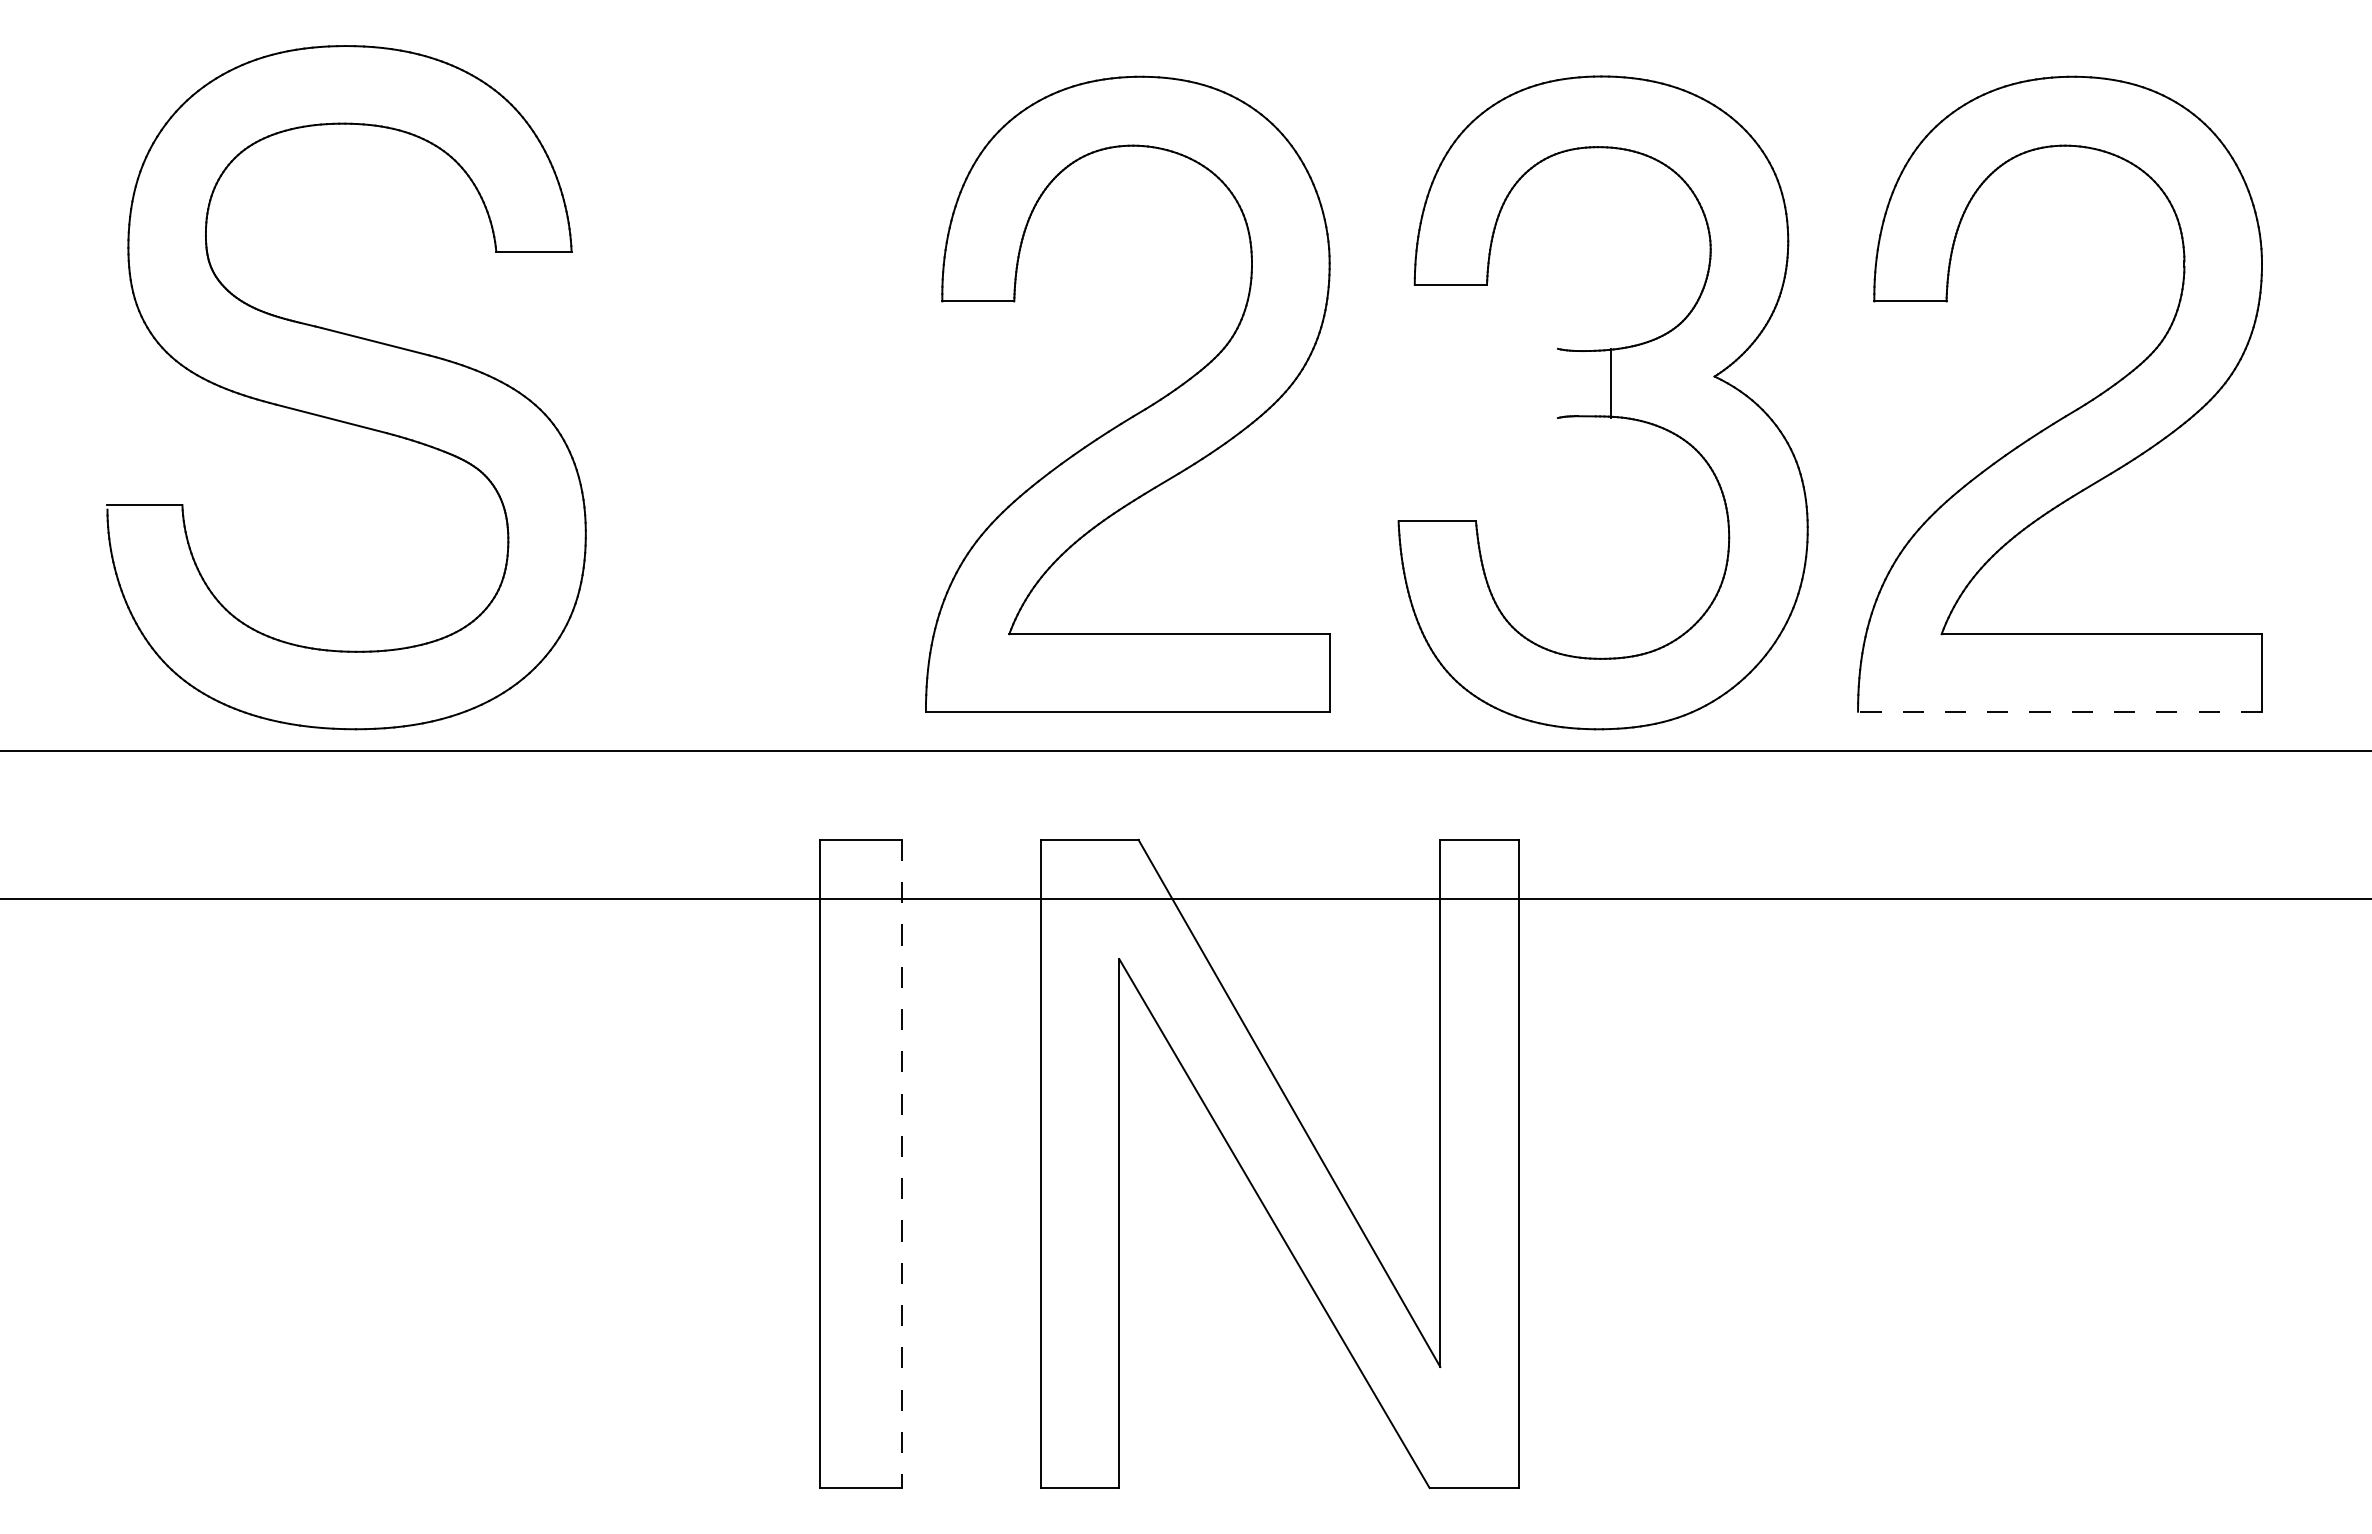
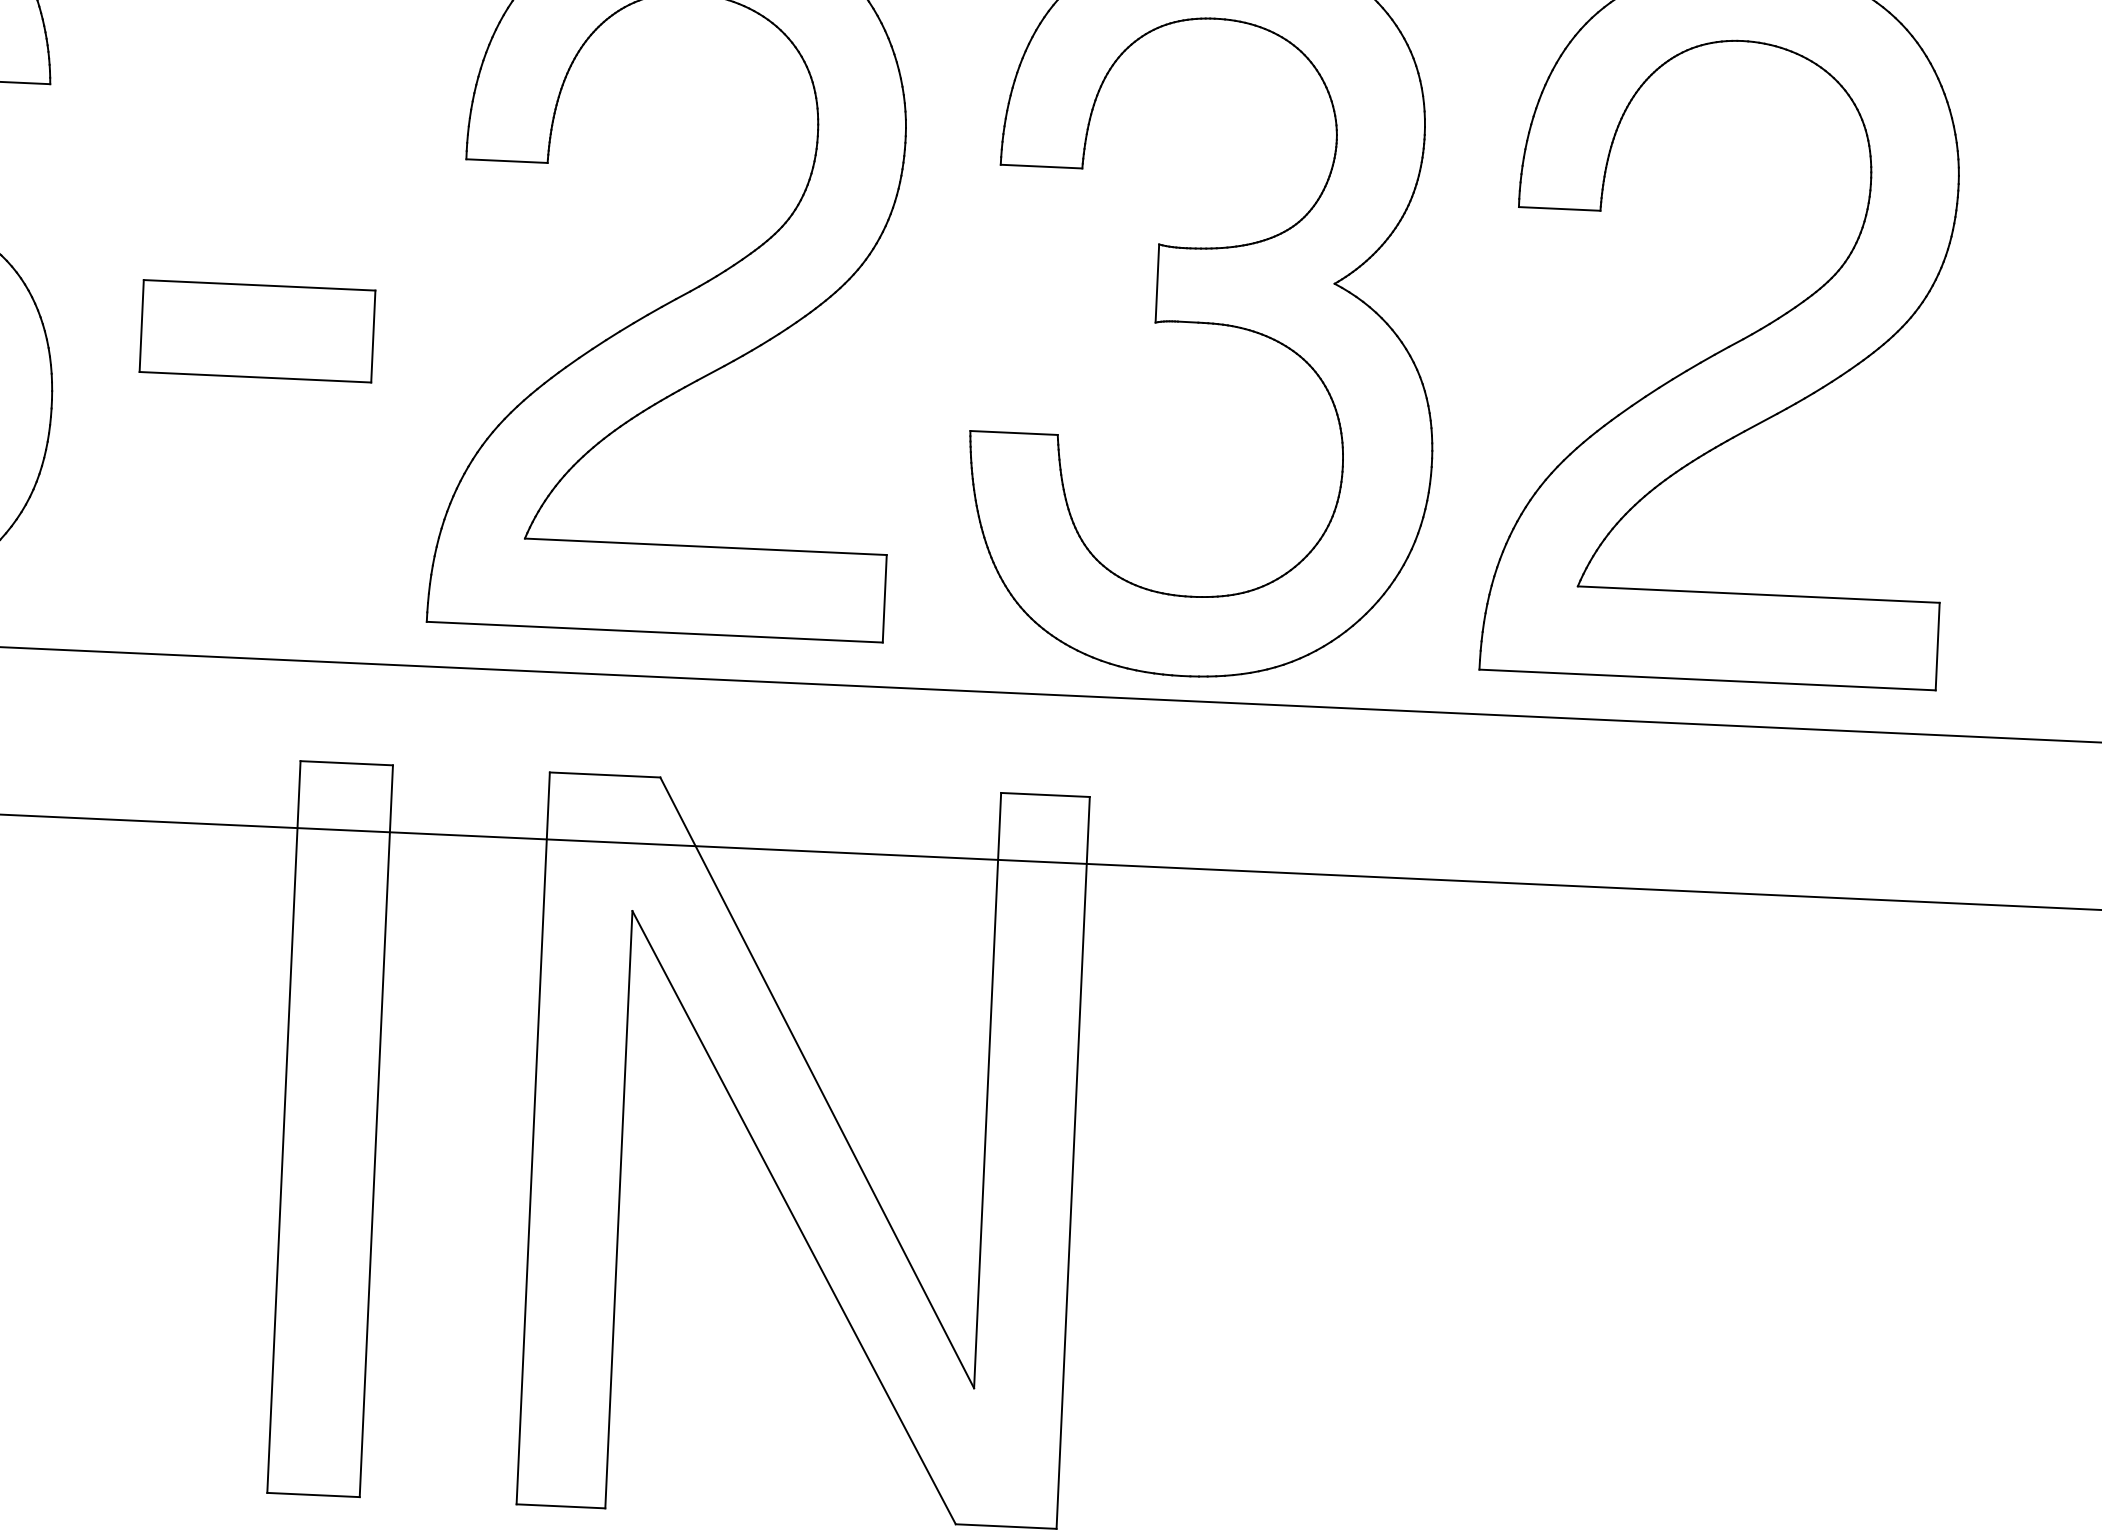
line: (1610, 383) -> (1156, 283), moved
part: (764, 461) -> (257, 330), added
line: (2060, 711) -> (1708, 679), dashed -> solid
line: (901, 1163) -> (376, 1130), dashed -> solid

